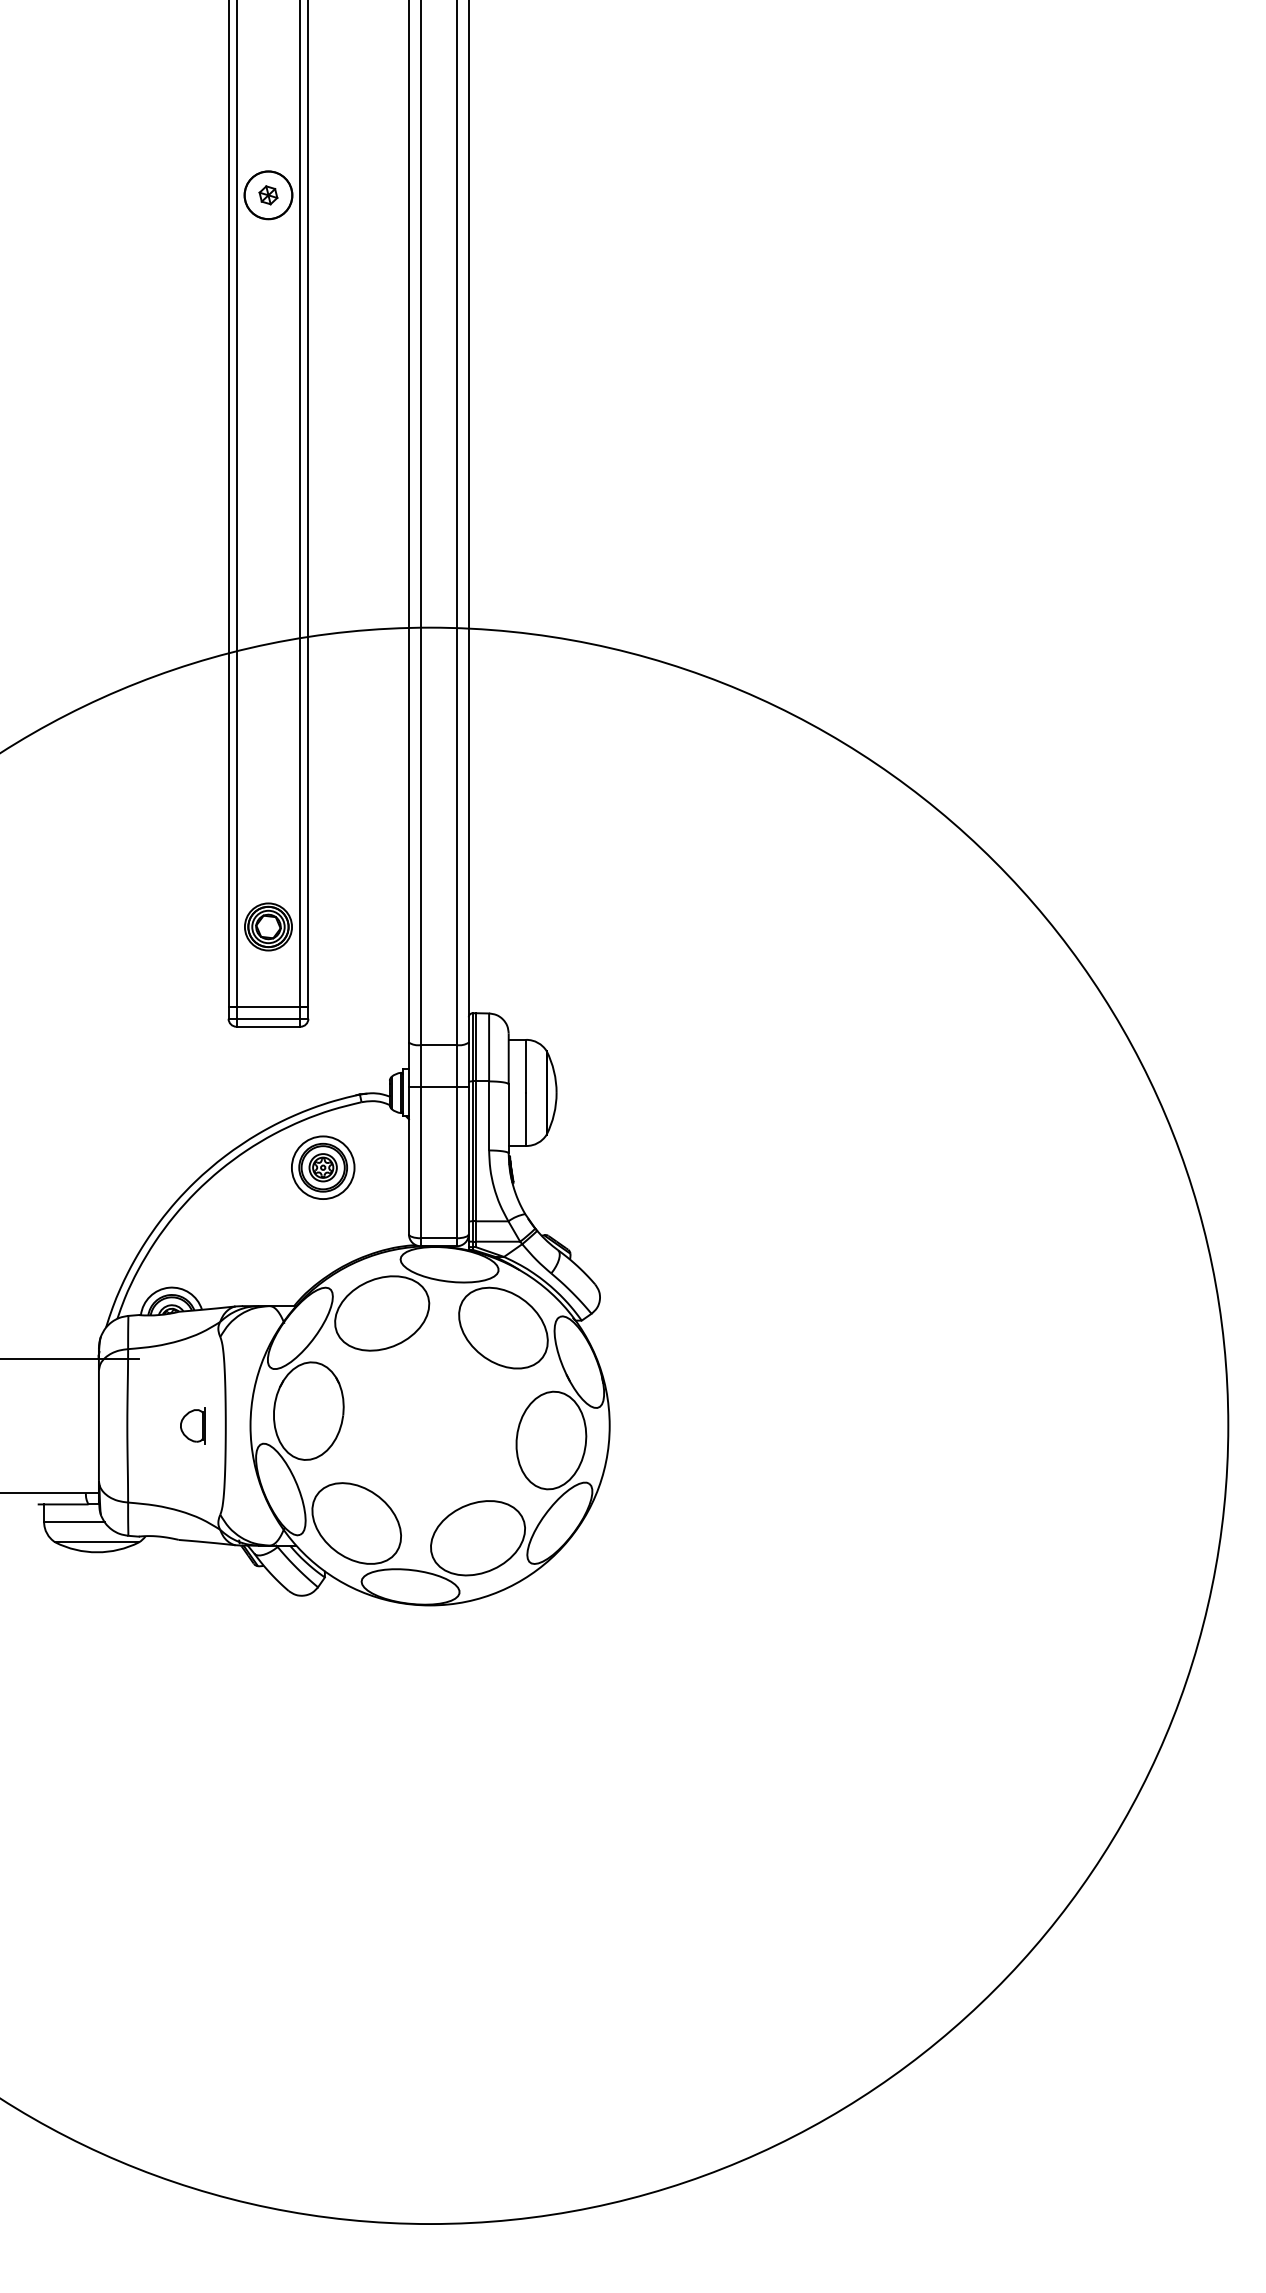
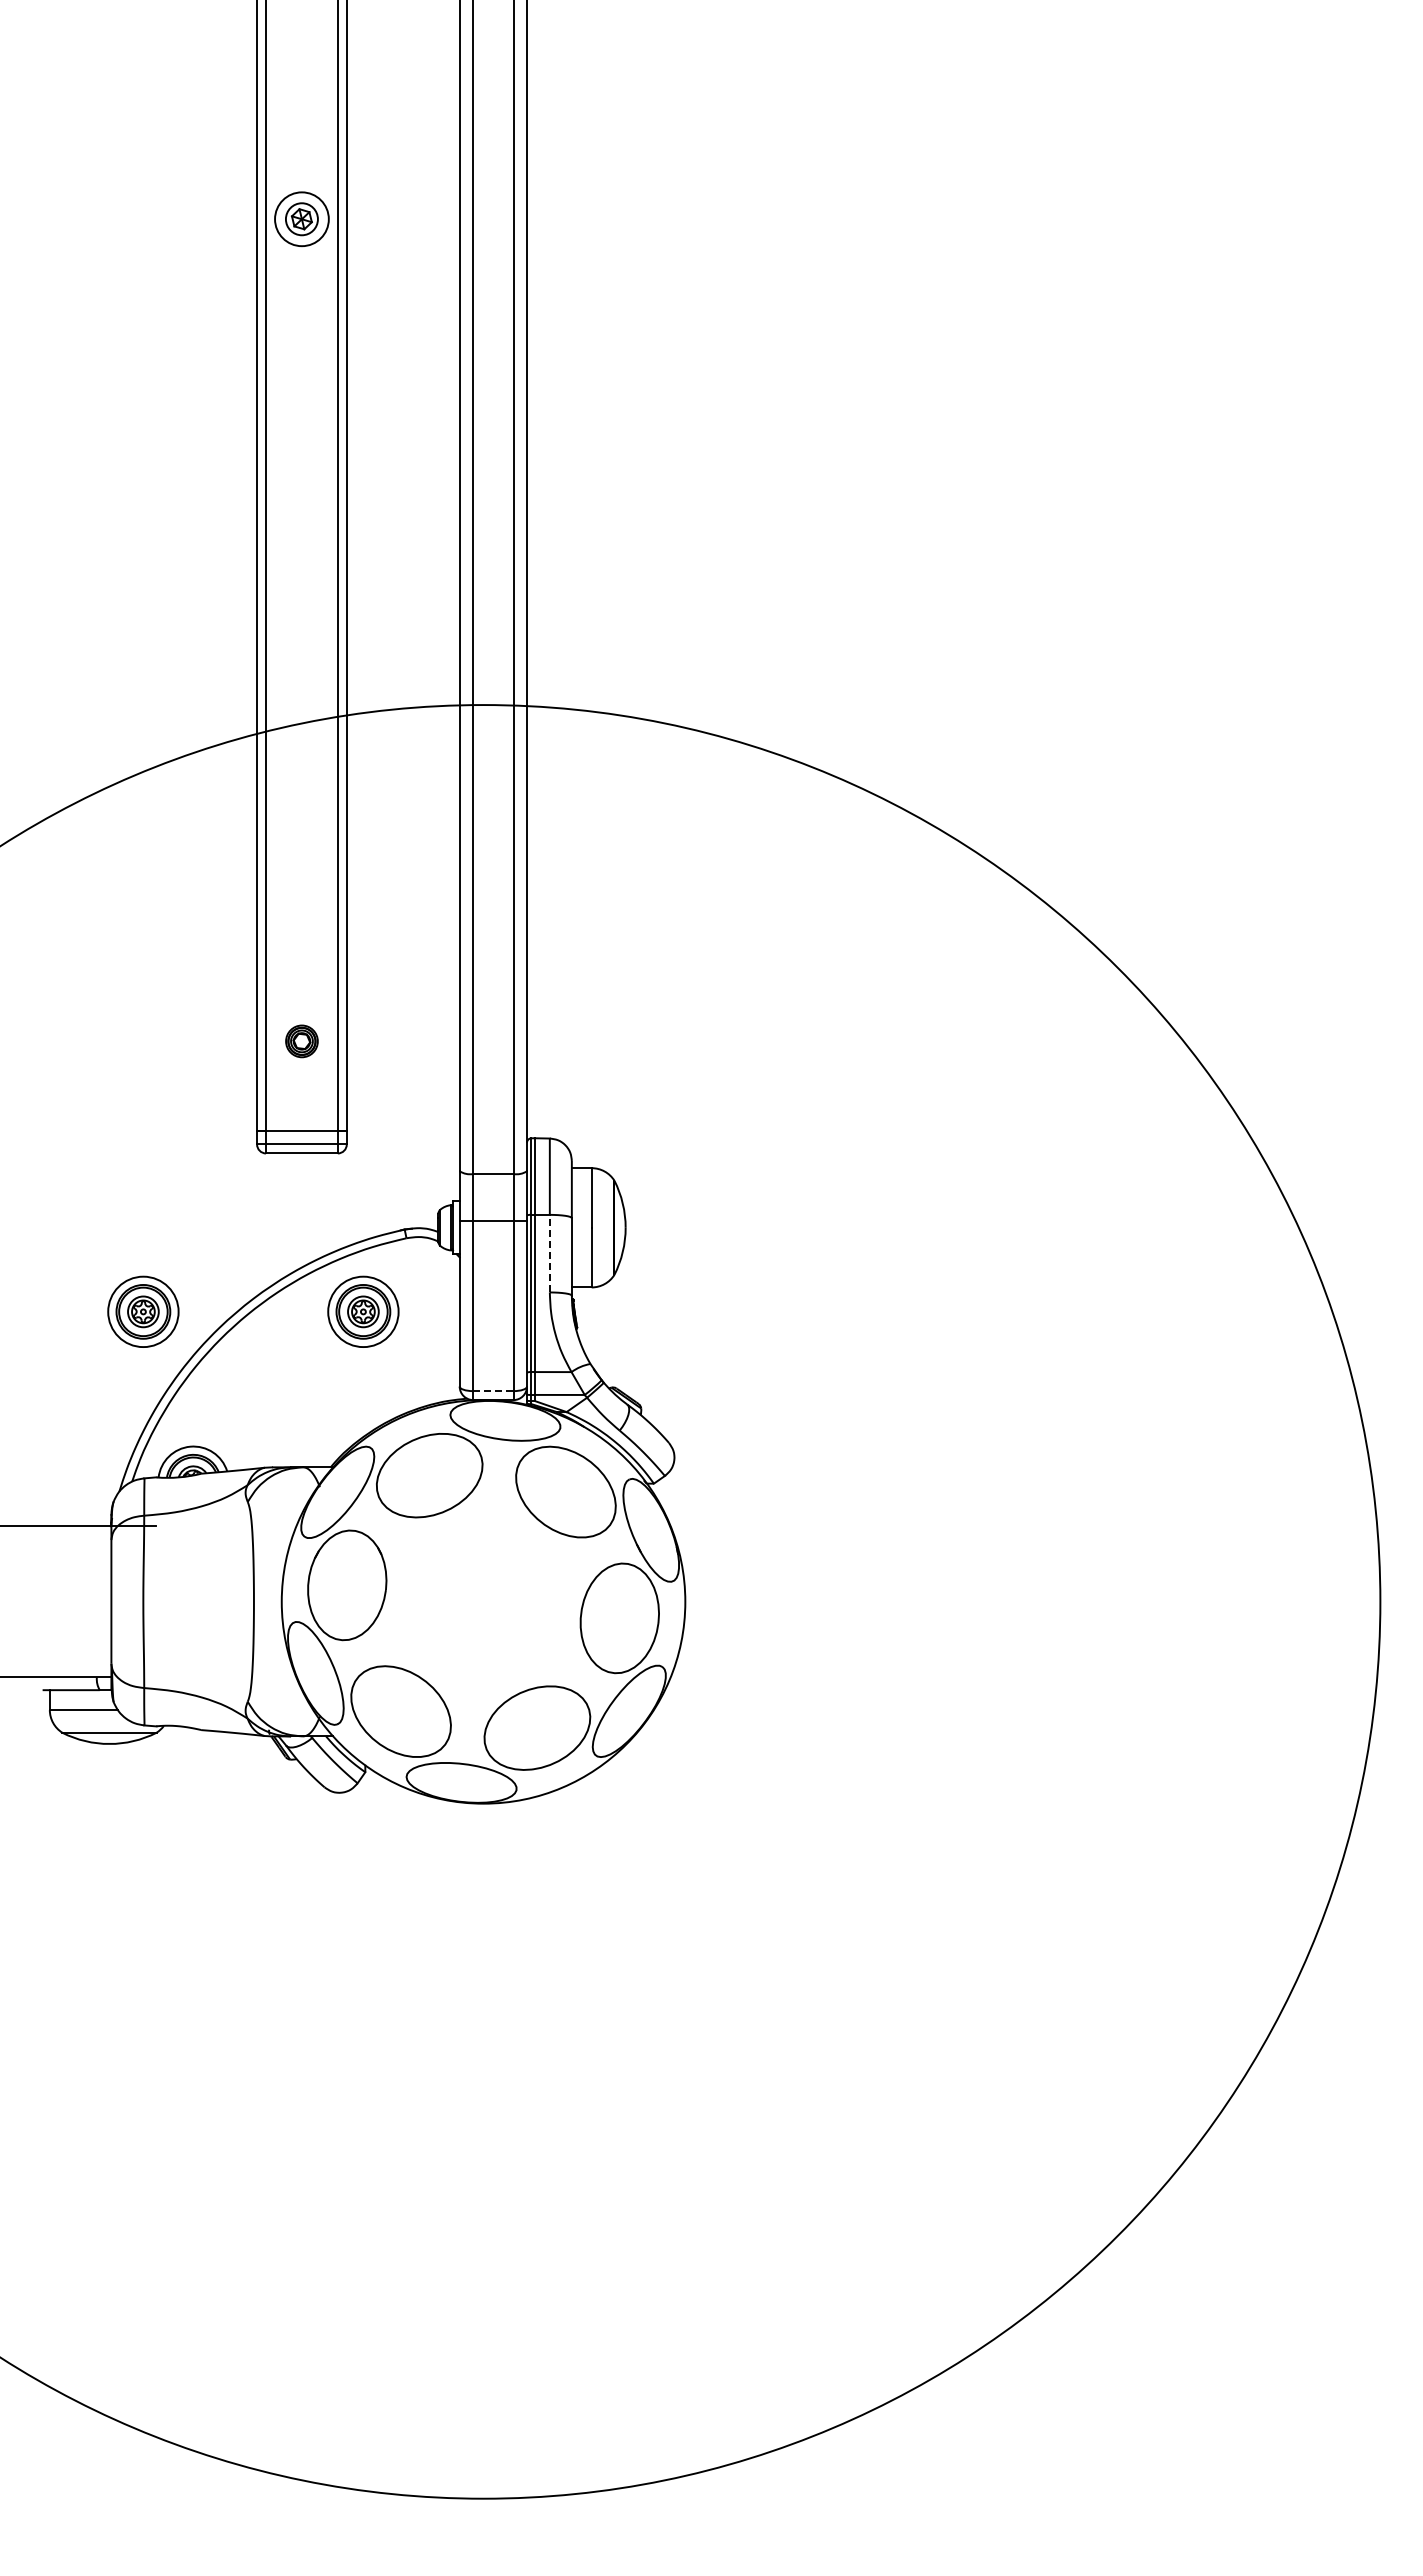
circle: (268, 194) -> (301, 218), size x0.6
part: (268, 927) -> (301, 1041), size x0.6
line: (488, 1115) -> (549, 1253), solid -> dashed
part: (127, 1167) -> (143, 1311), added
line: (438, 1238) -> (493, 1391), solid -> dashed
part: (192, 1425) -> (216, 1601), removed

